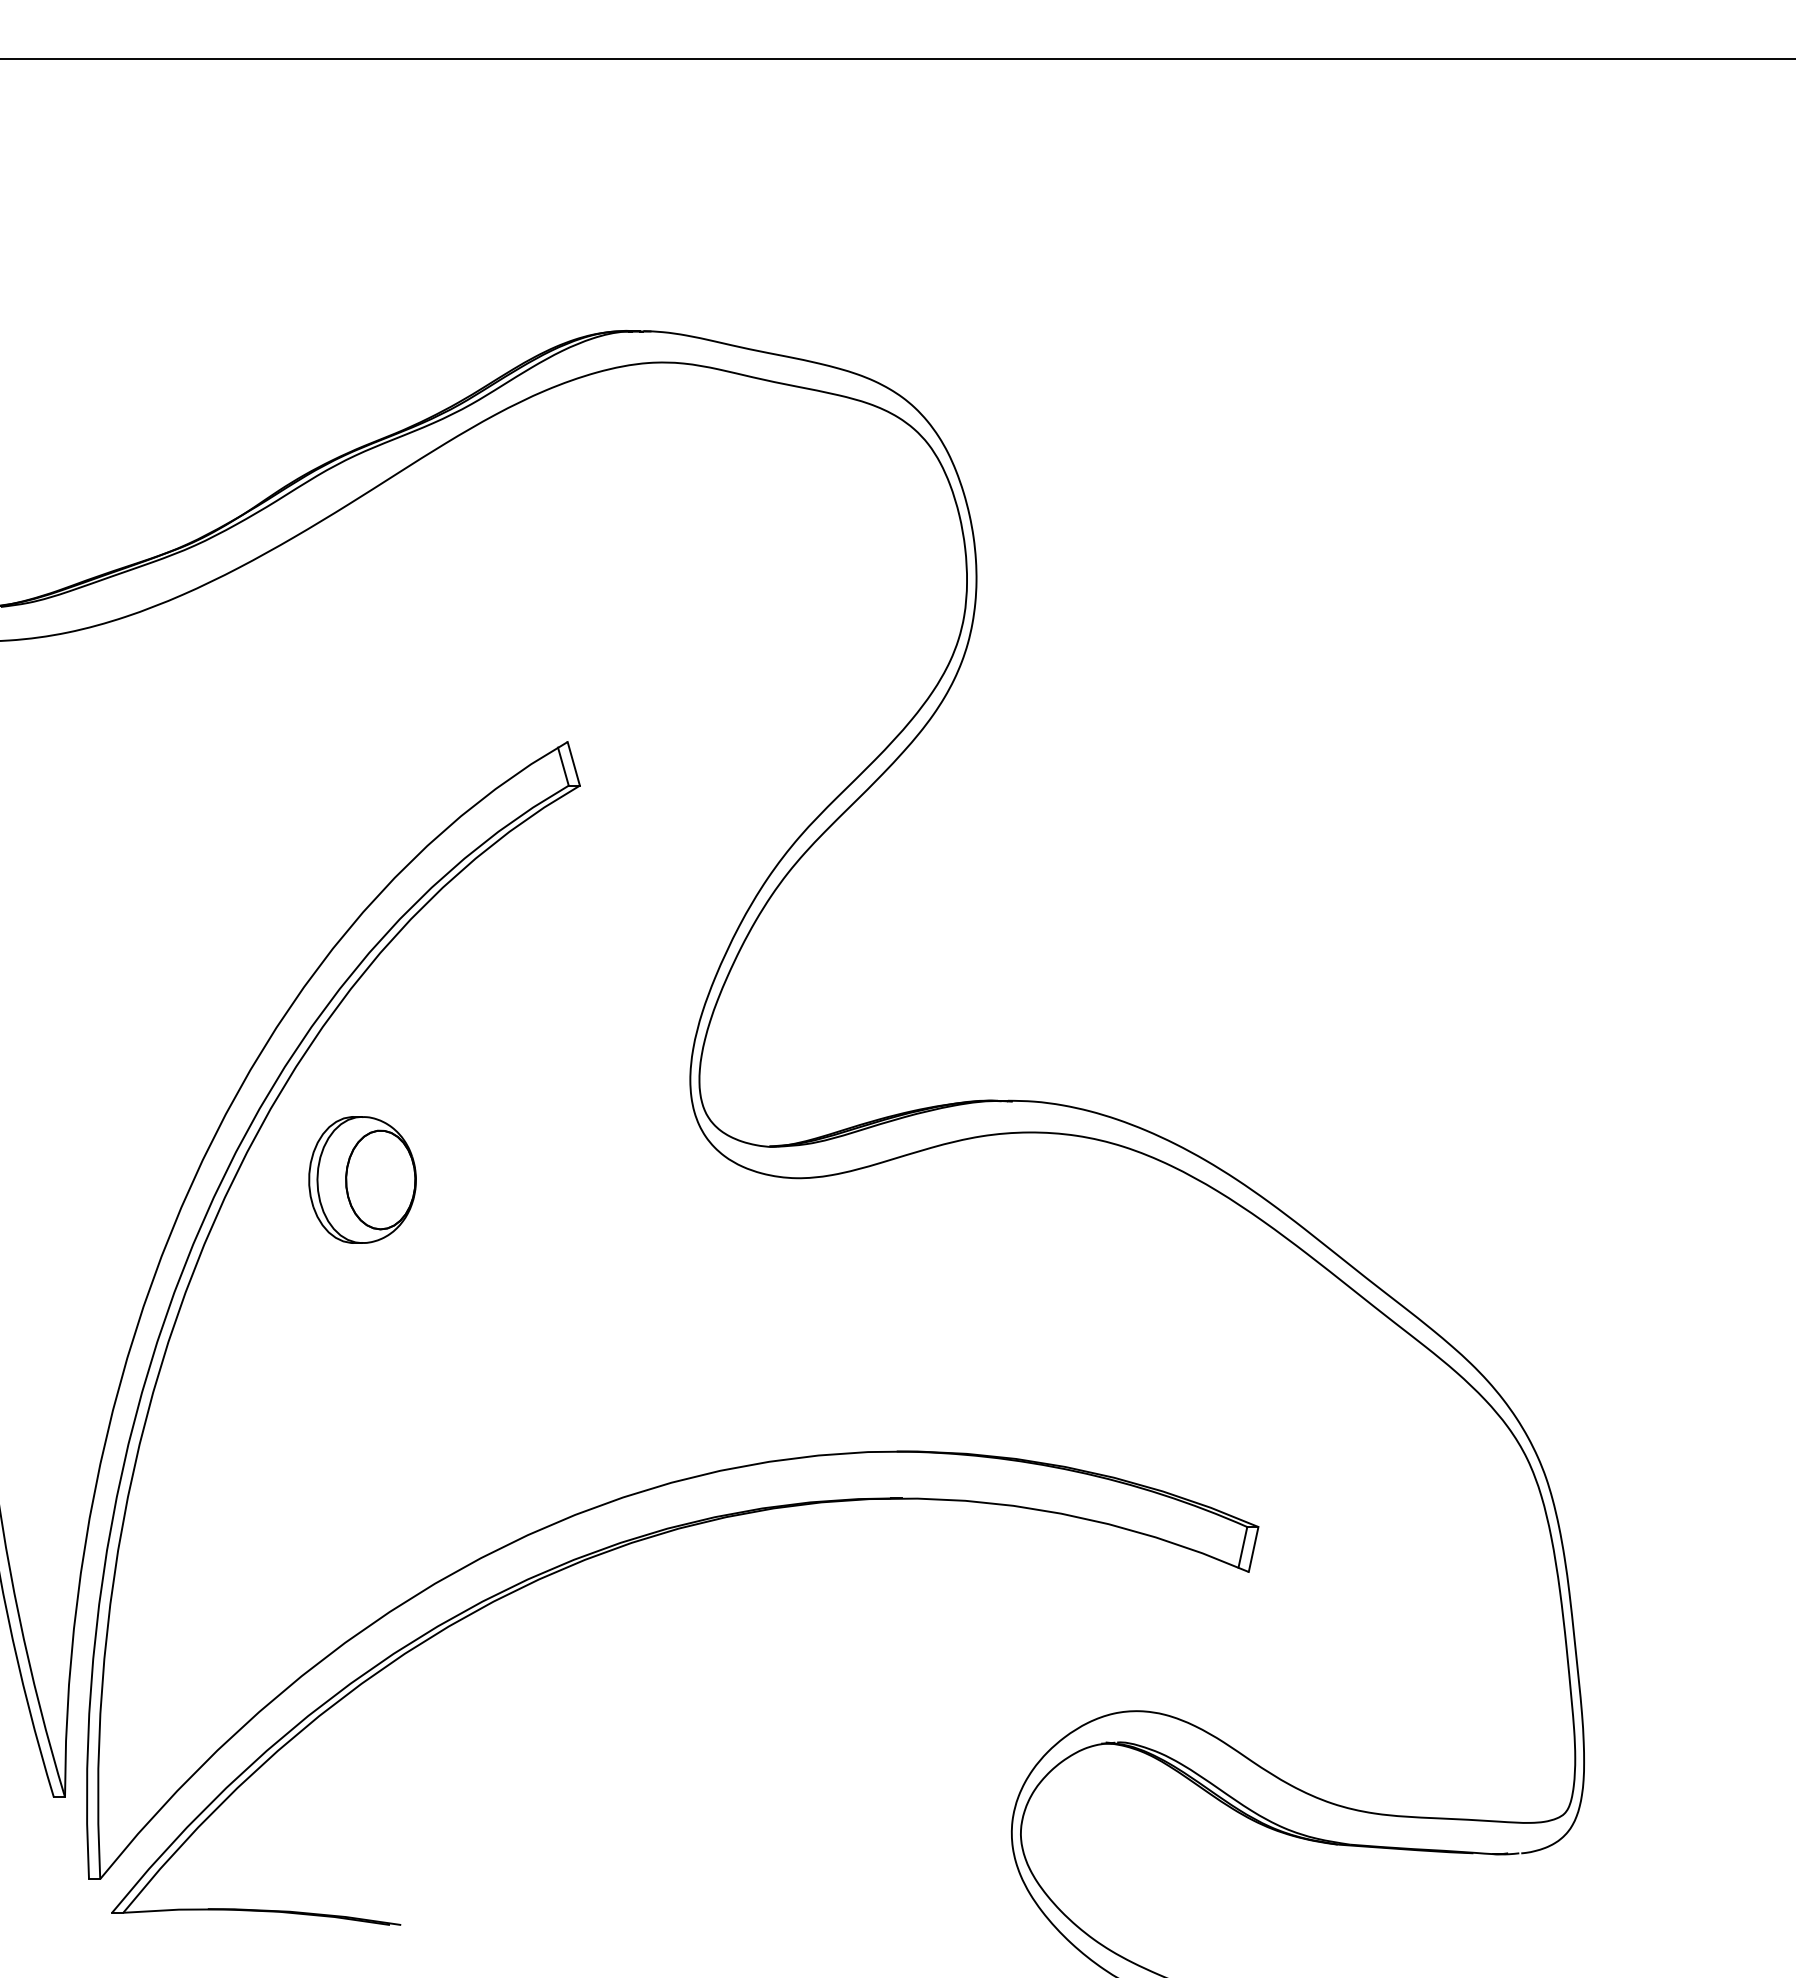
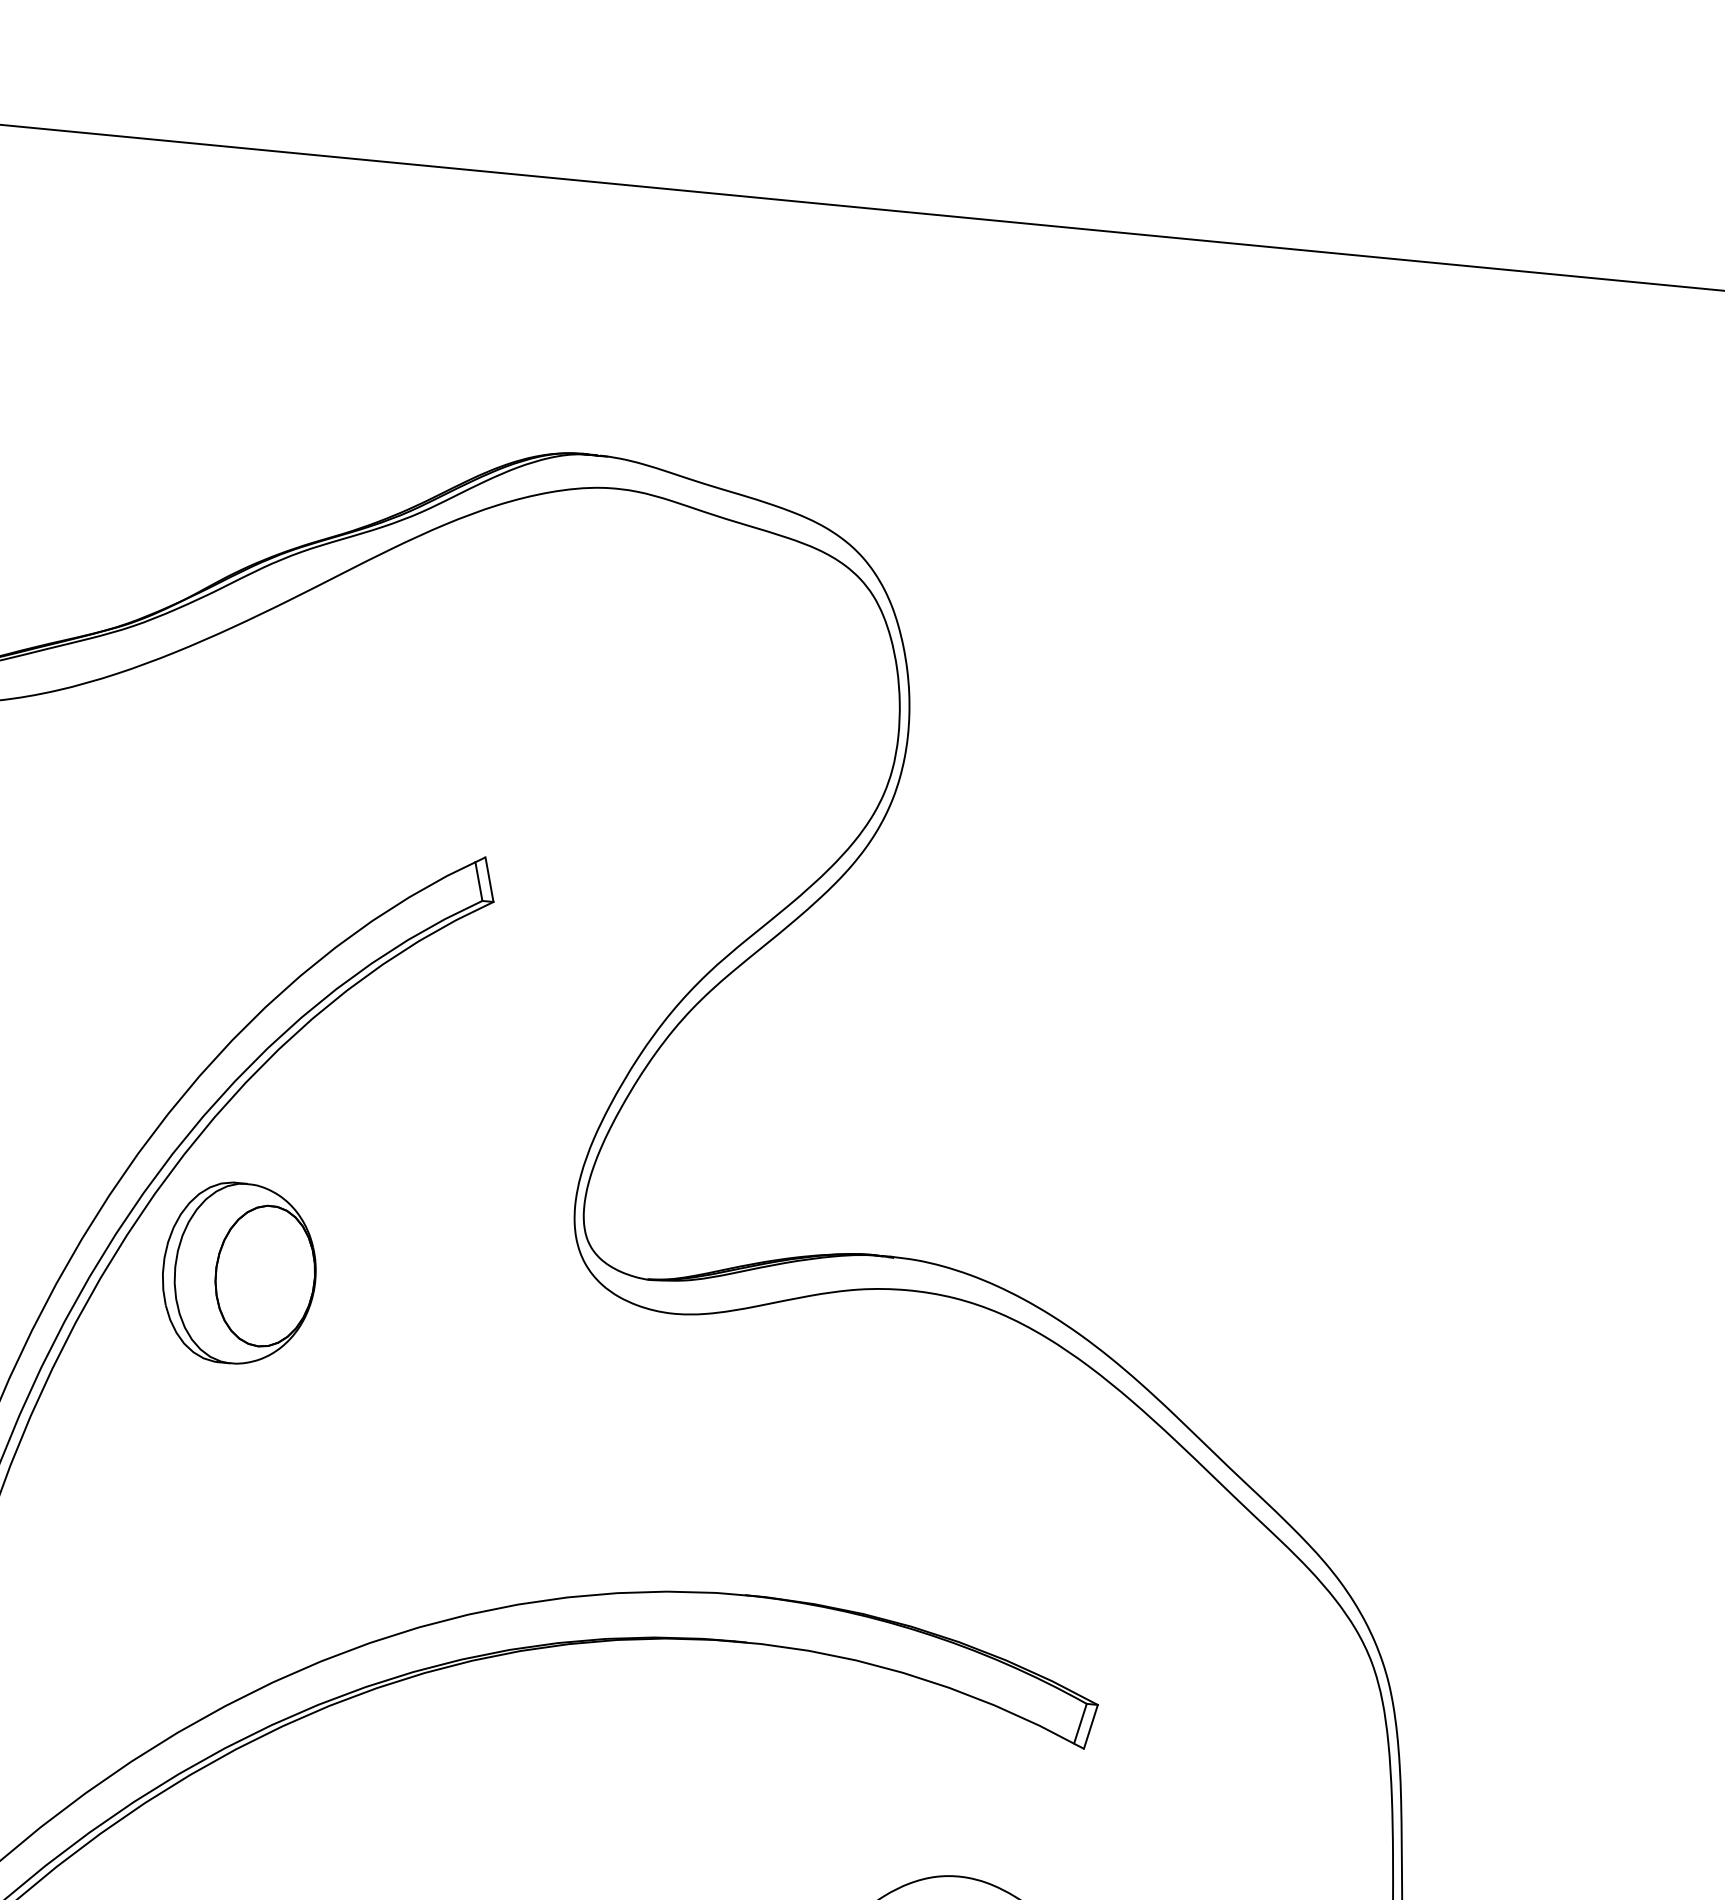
part: (362, 1179) -> (239, 1273), size x1.43

